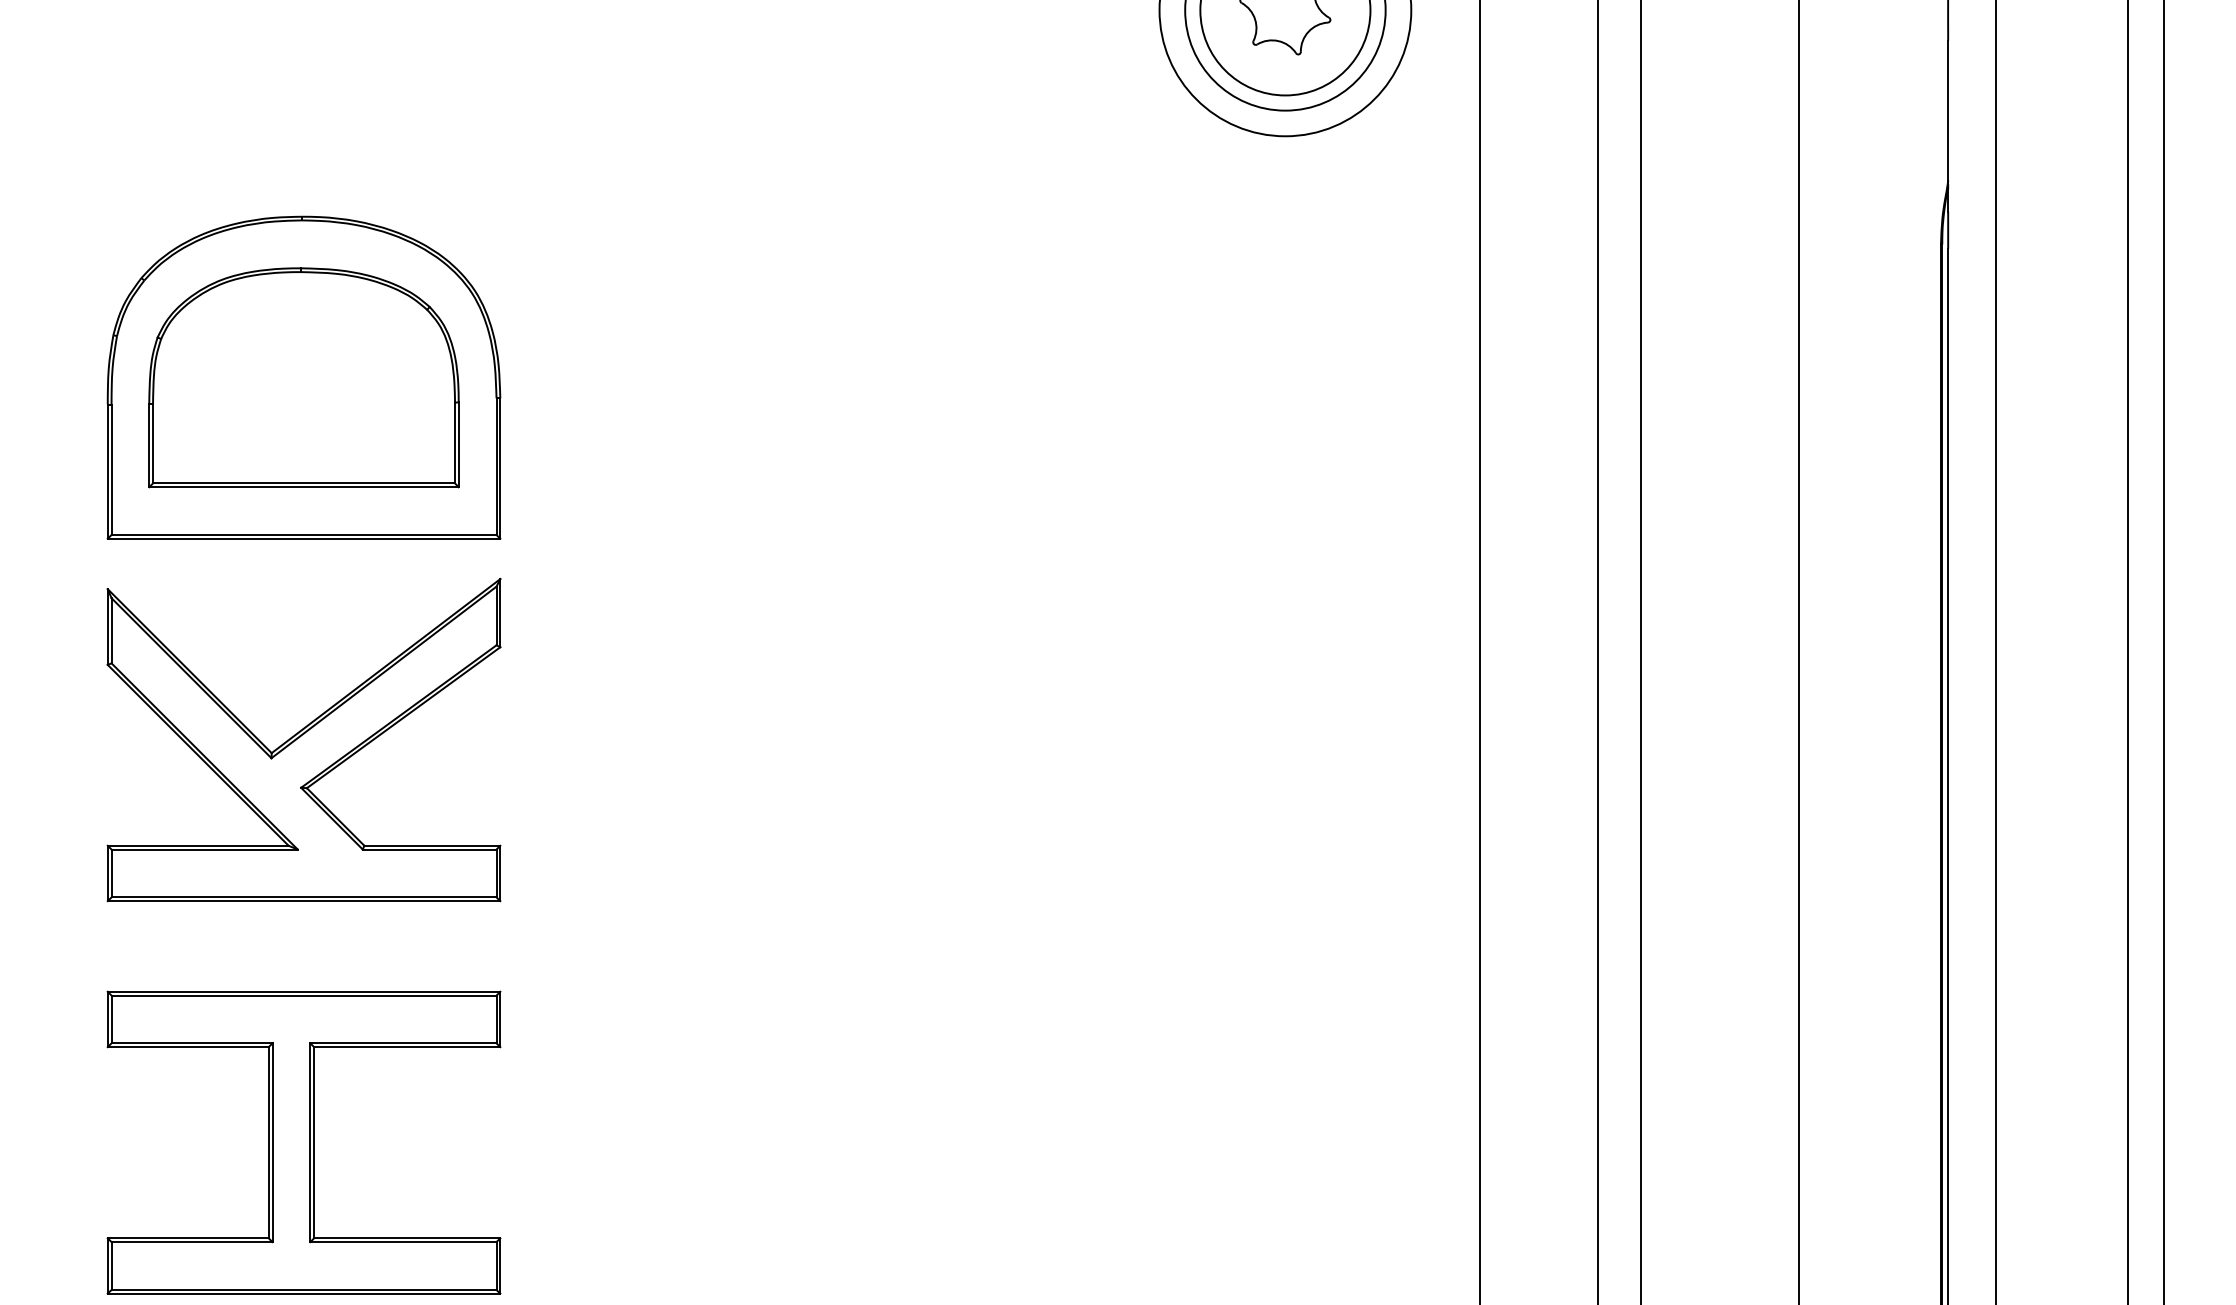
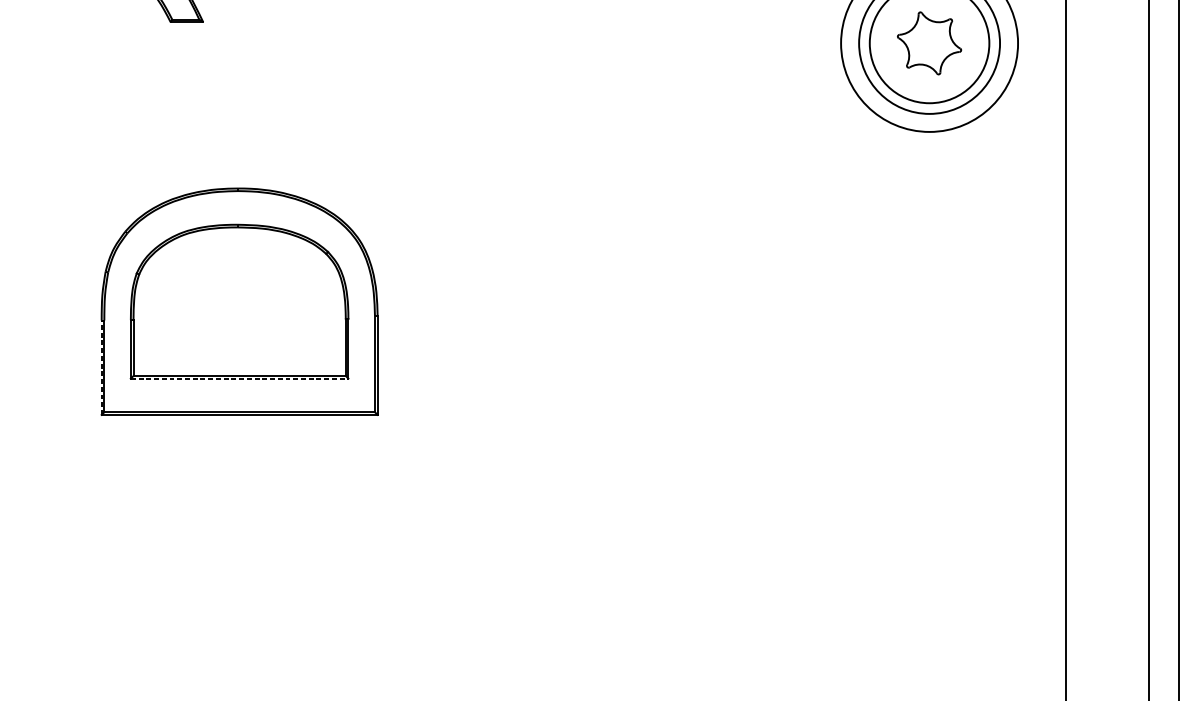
line: (107, 471) -> (101, 367), solid -> dashed
line: (303, 487) -> (239, 378), solid -> dashed
part: (303, 740) -> (239, 556), removed

